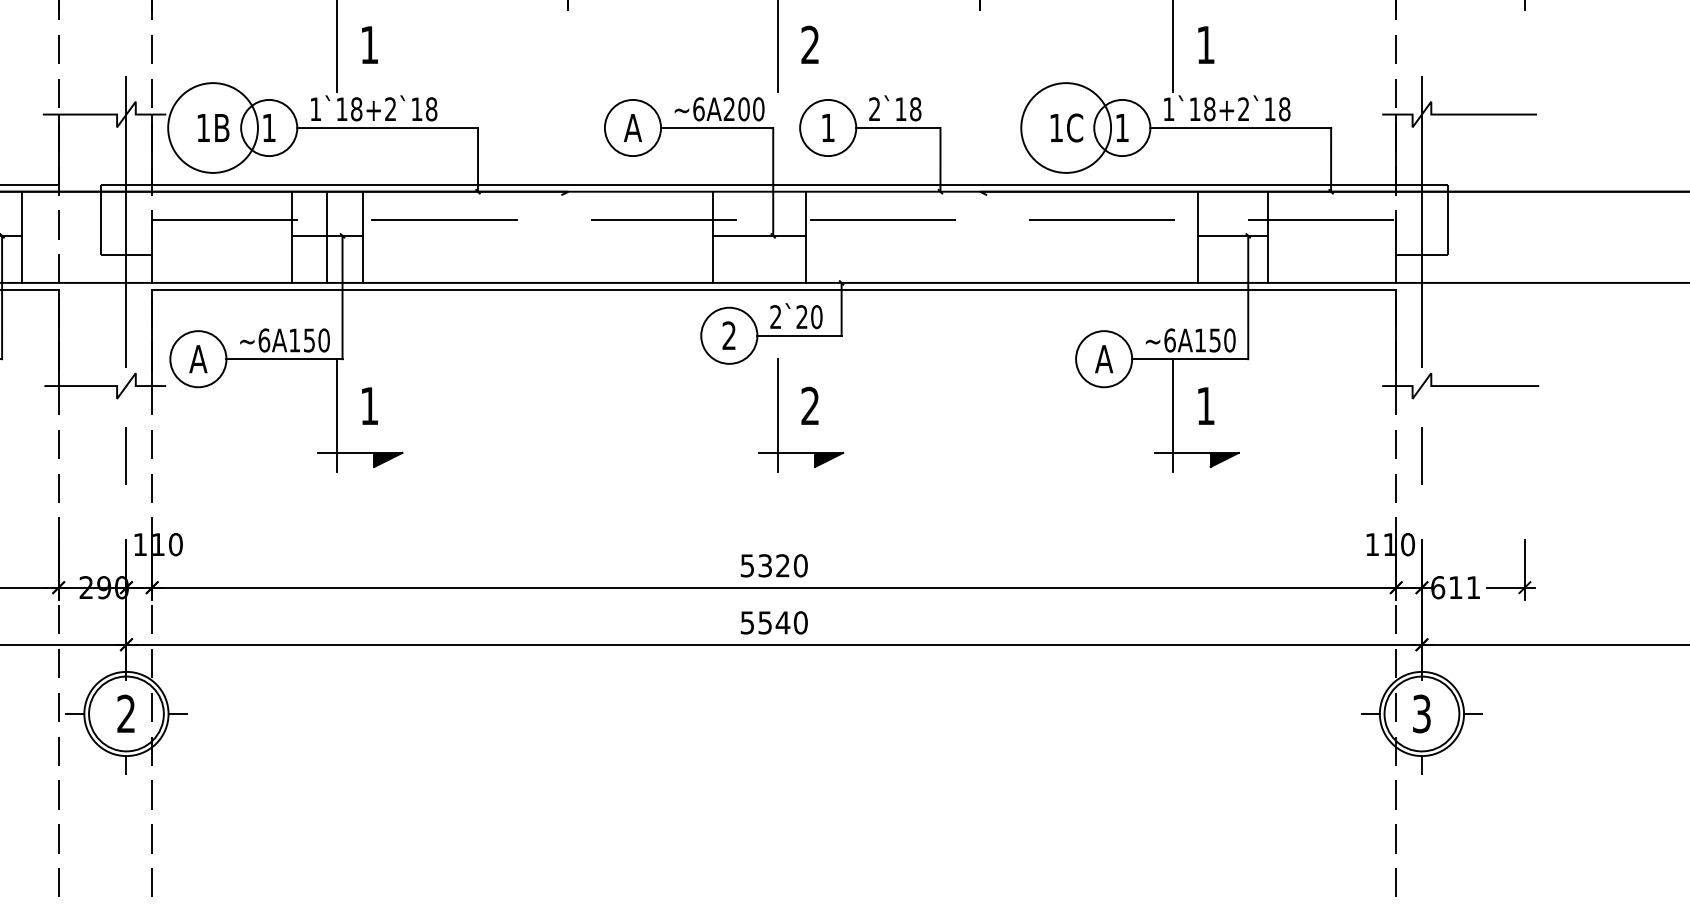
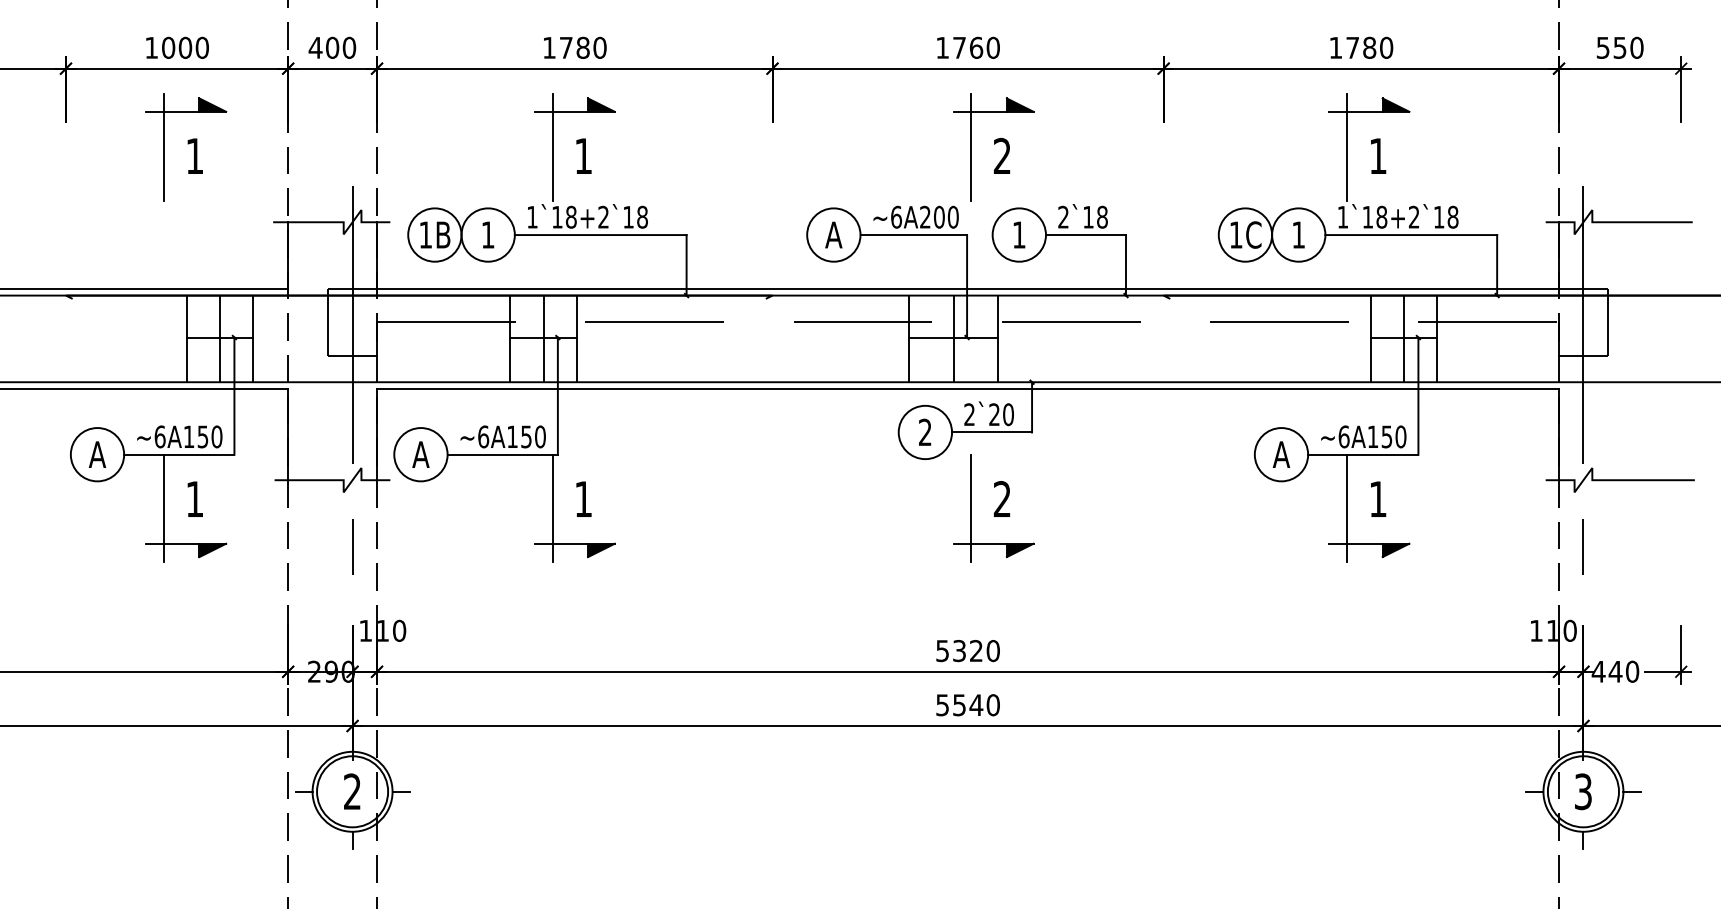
circle: (212, 127) -> (434, 234), size x0.62
circle: (1066, 127) -> (1245, 234), size x0.62
line: (758, 236) -> (953, 338), added
line: (1233, 236) -> (1404, 338), added
text: (1455, 587) -> (1615, 671), 611 -> 440

